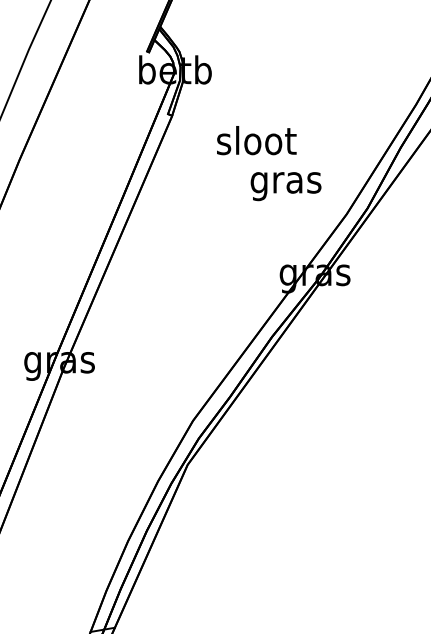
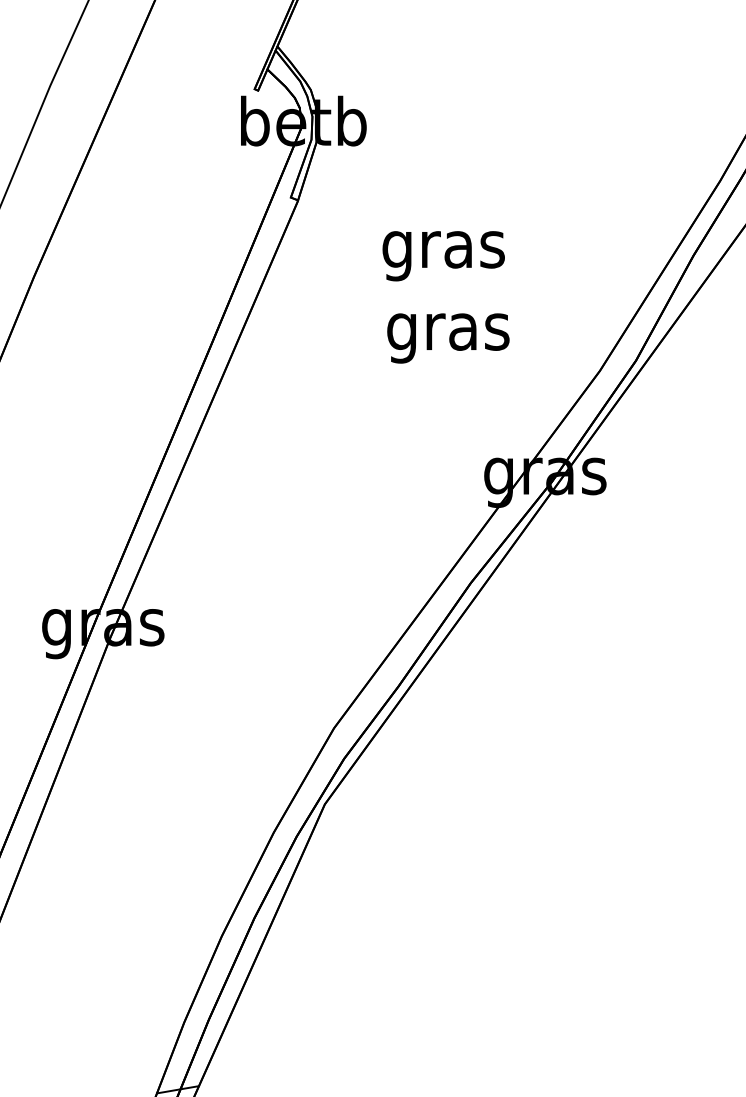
text: (256, 144) -> (443, 250), sloot -> gras
text: (285, 186) -> (447, 338), moved

